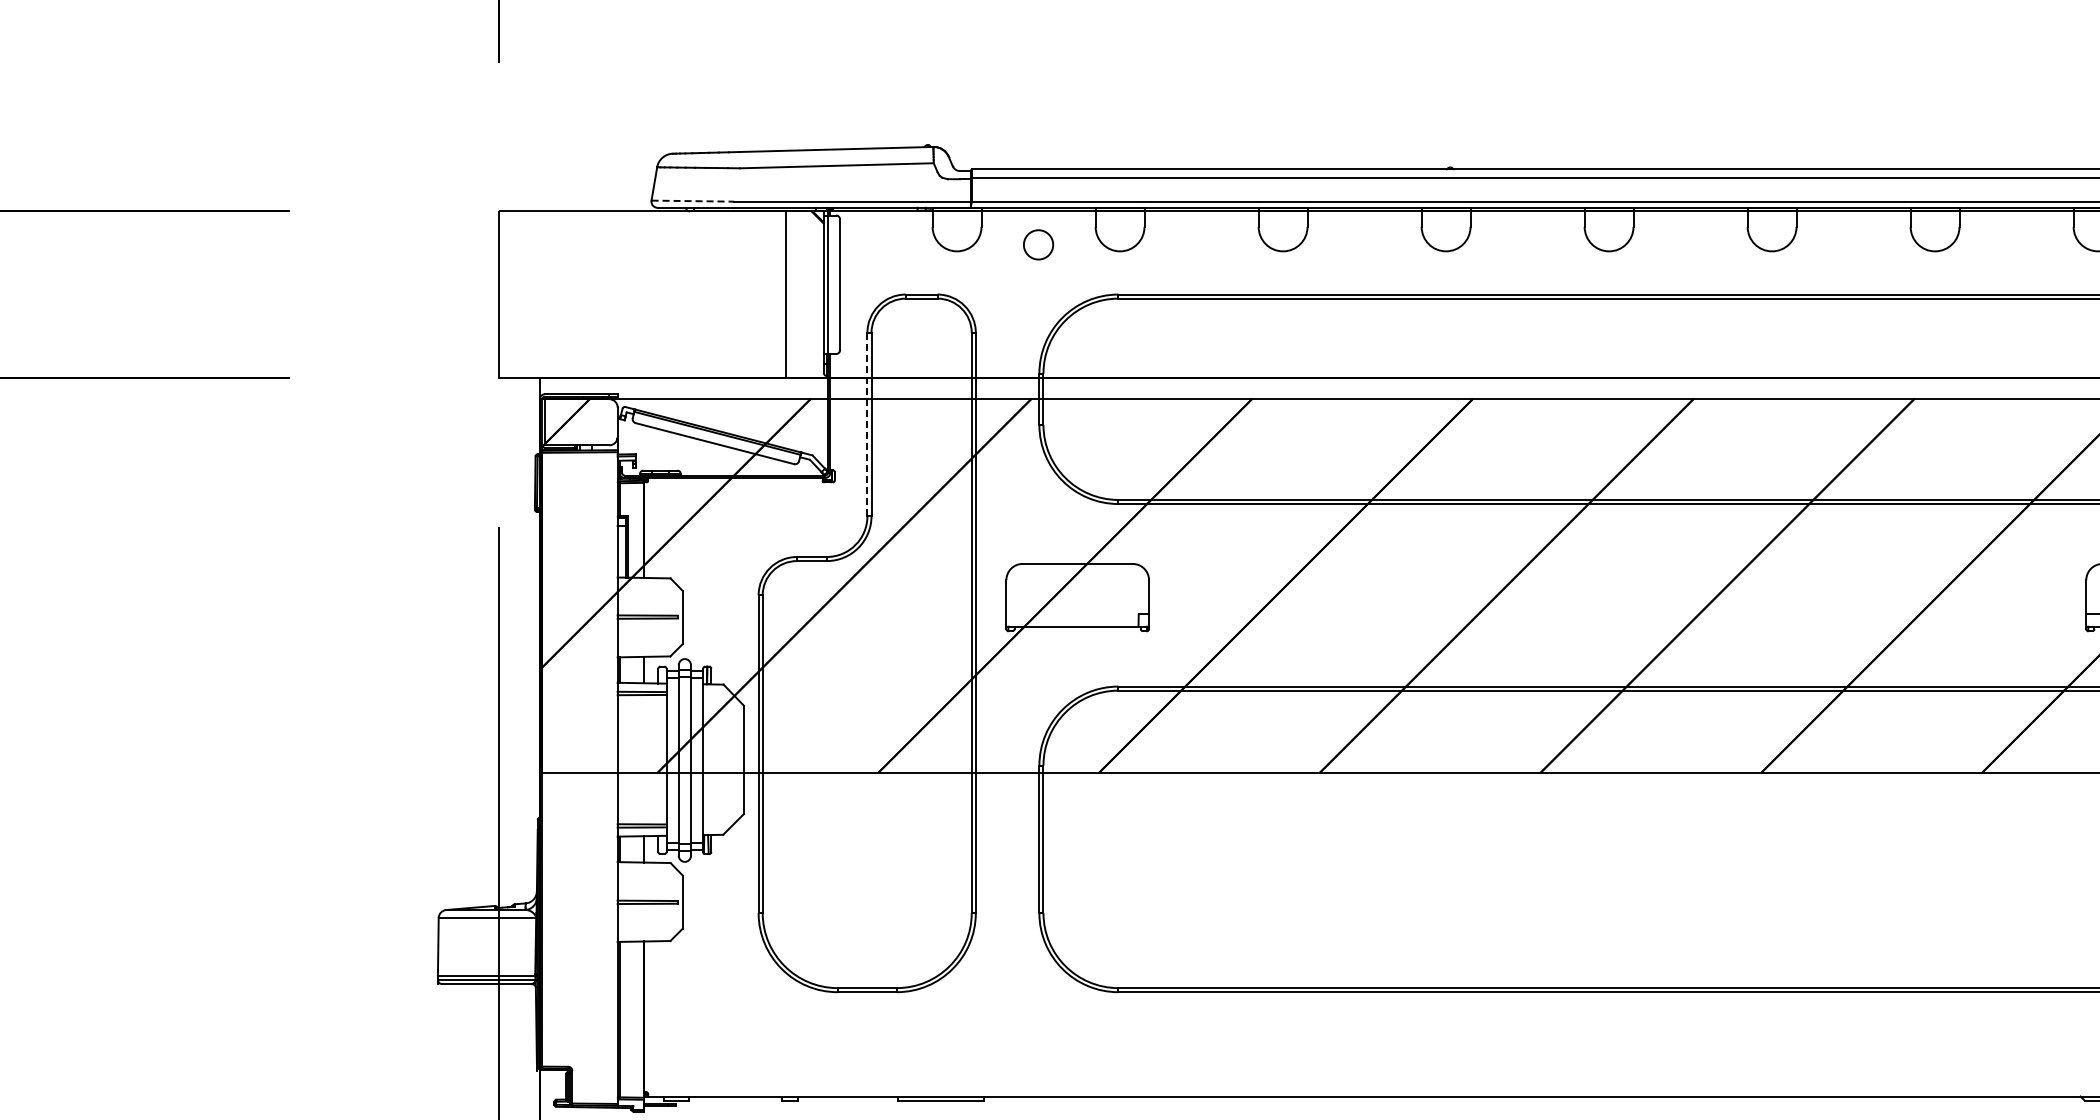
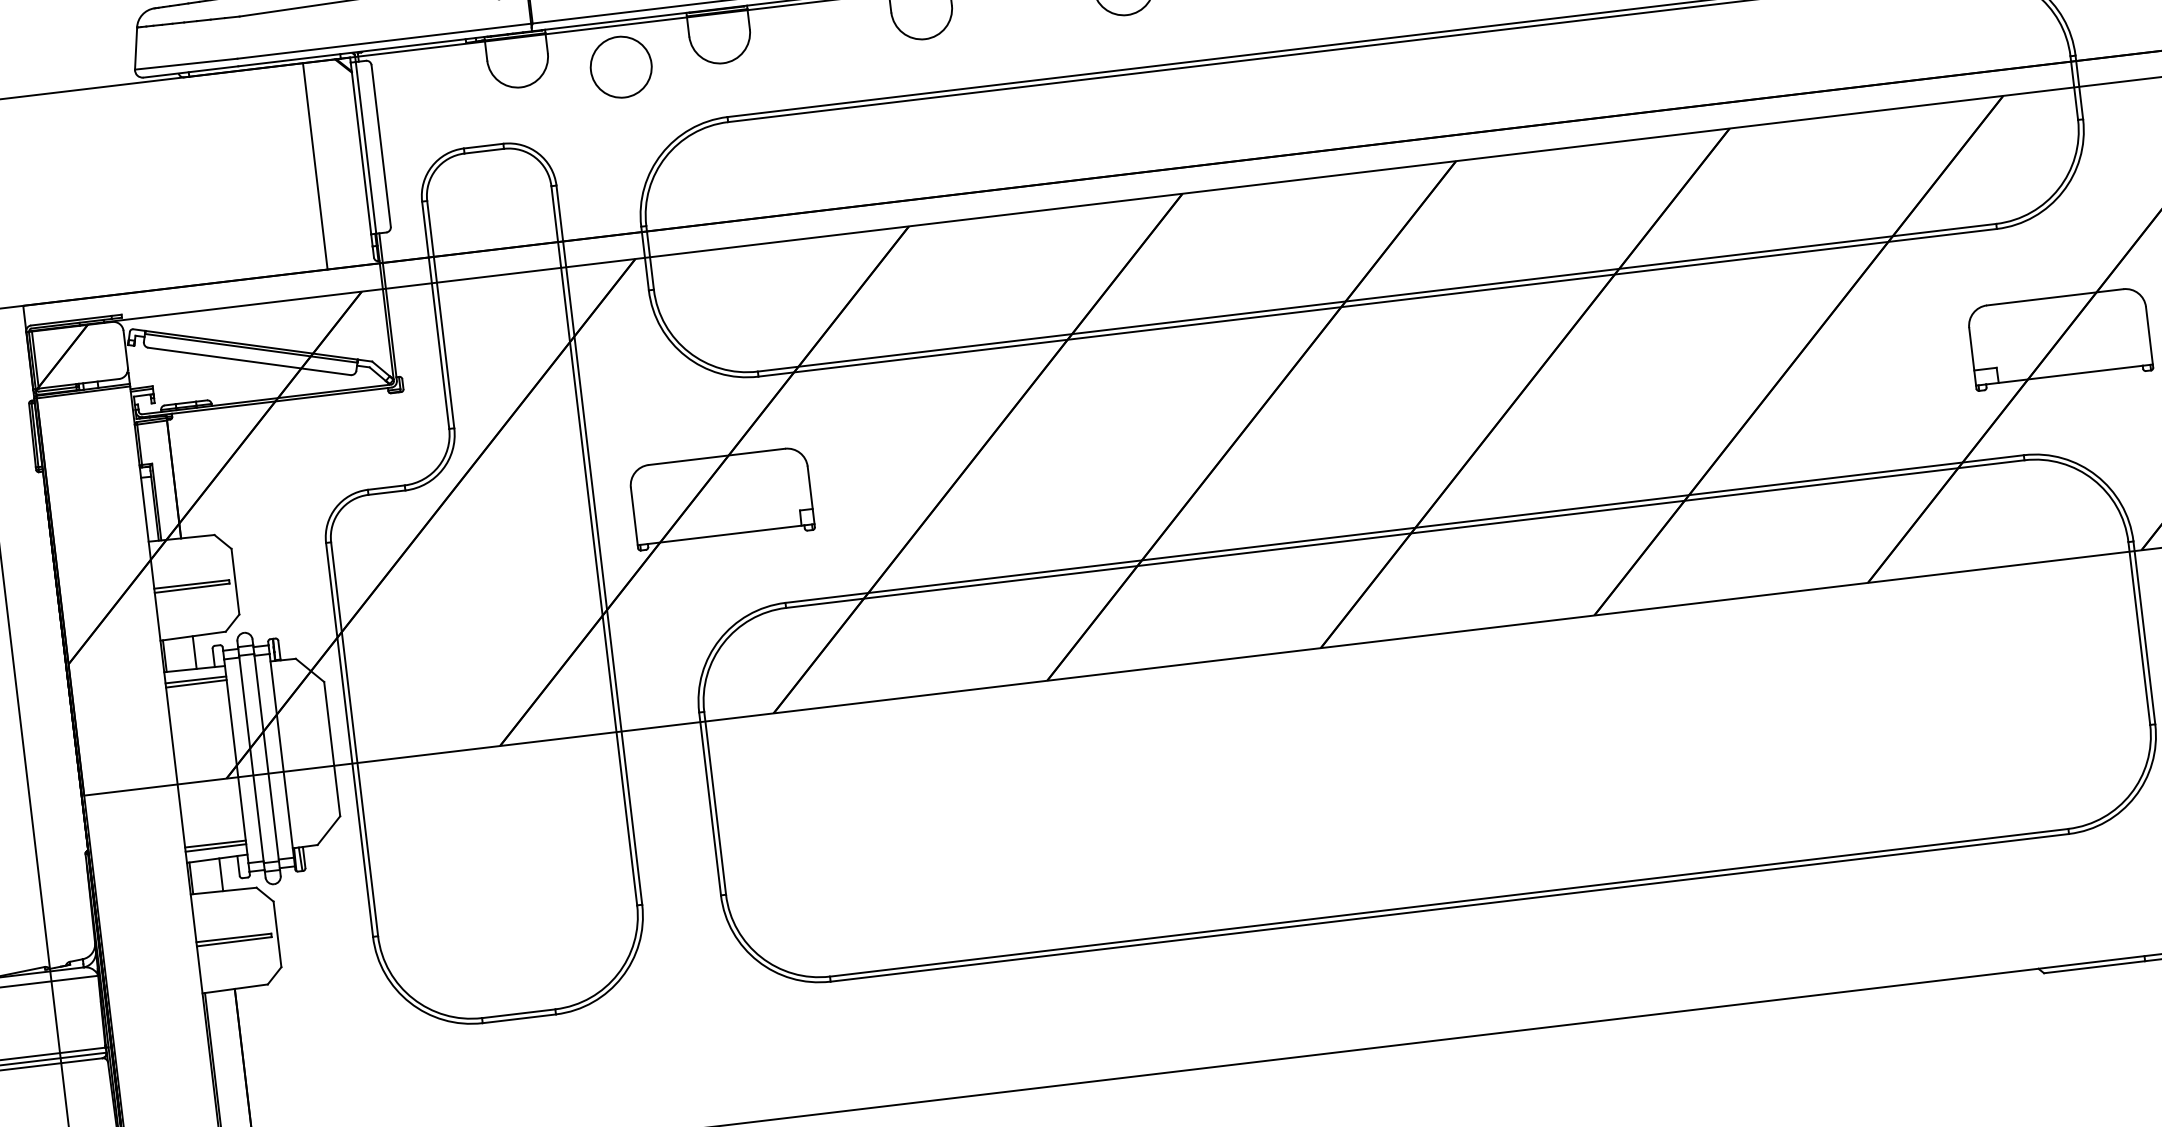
line: (693, 201) -> (187, 64), dashed -> solid
circle: (1038, 244) -> (621, 66), size x1.67
line: (867, 424) -> (435, 315), dashed -> solid

